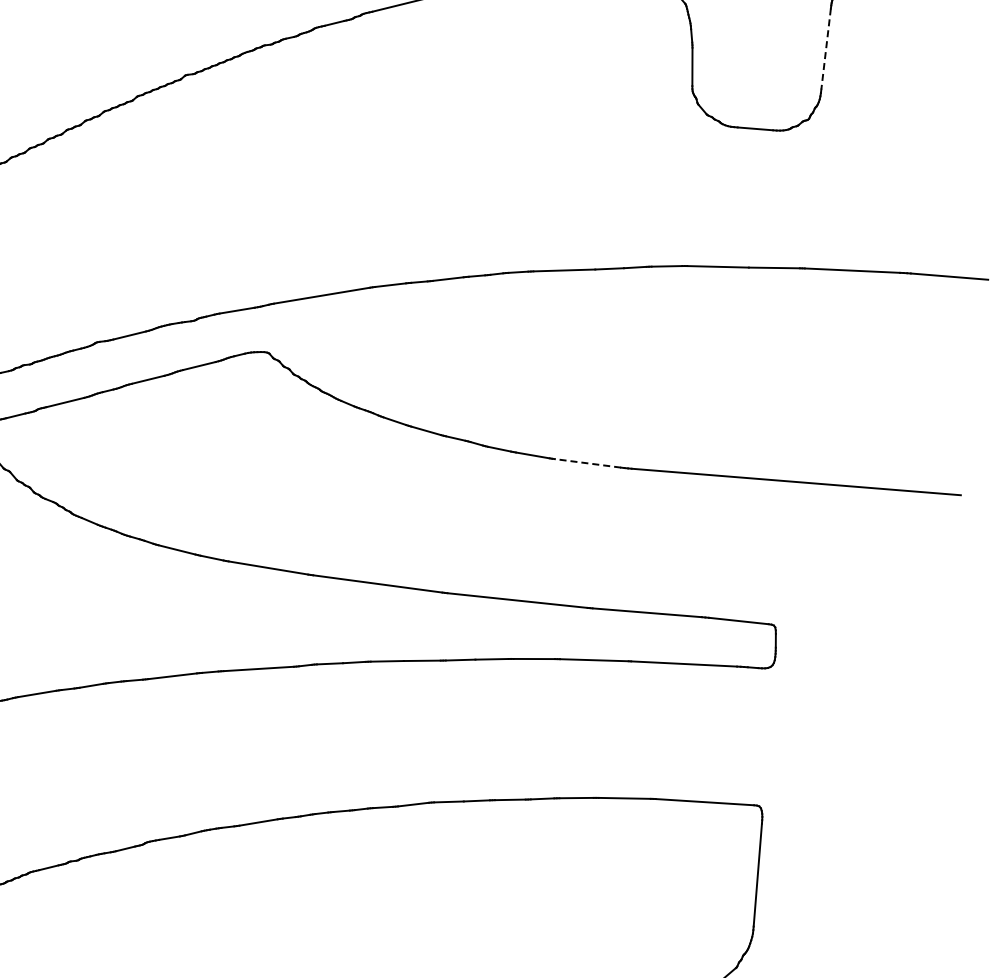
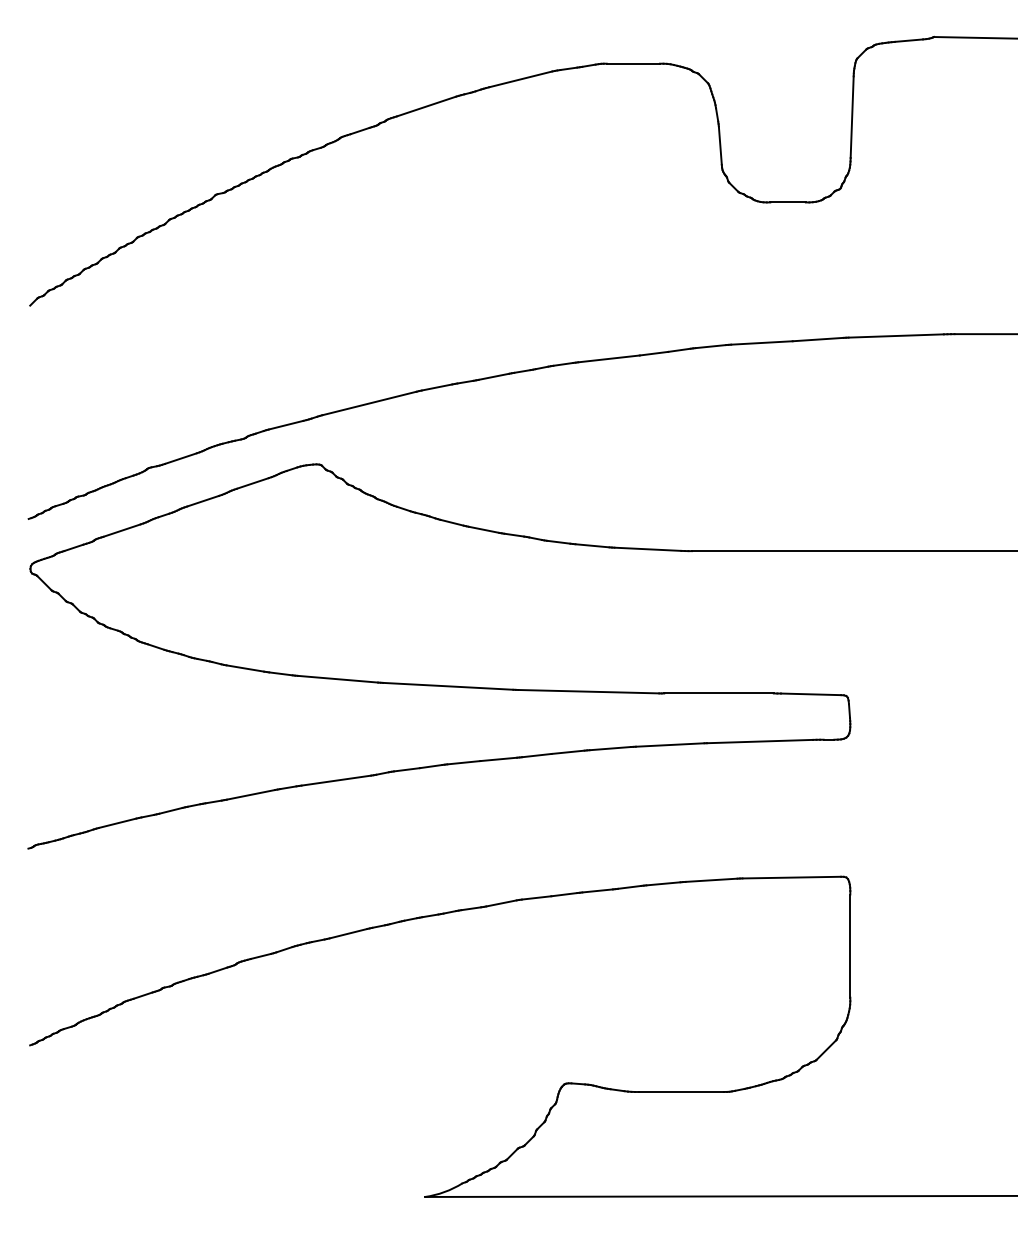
line: (826, 49) -> (852, 117), dashed -> solid
line: (587, 463) -> (647, 549), dashed -> solid

